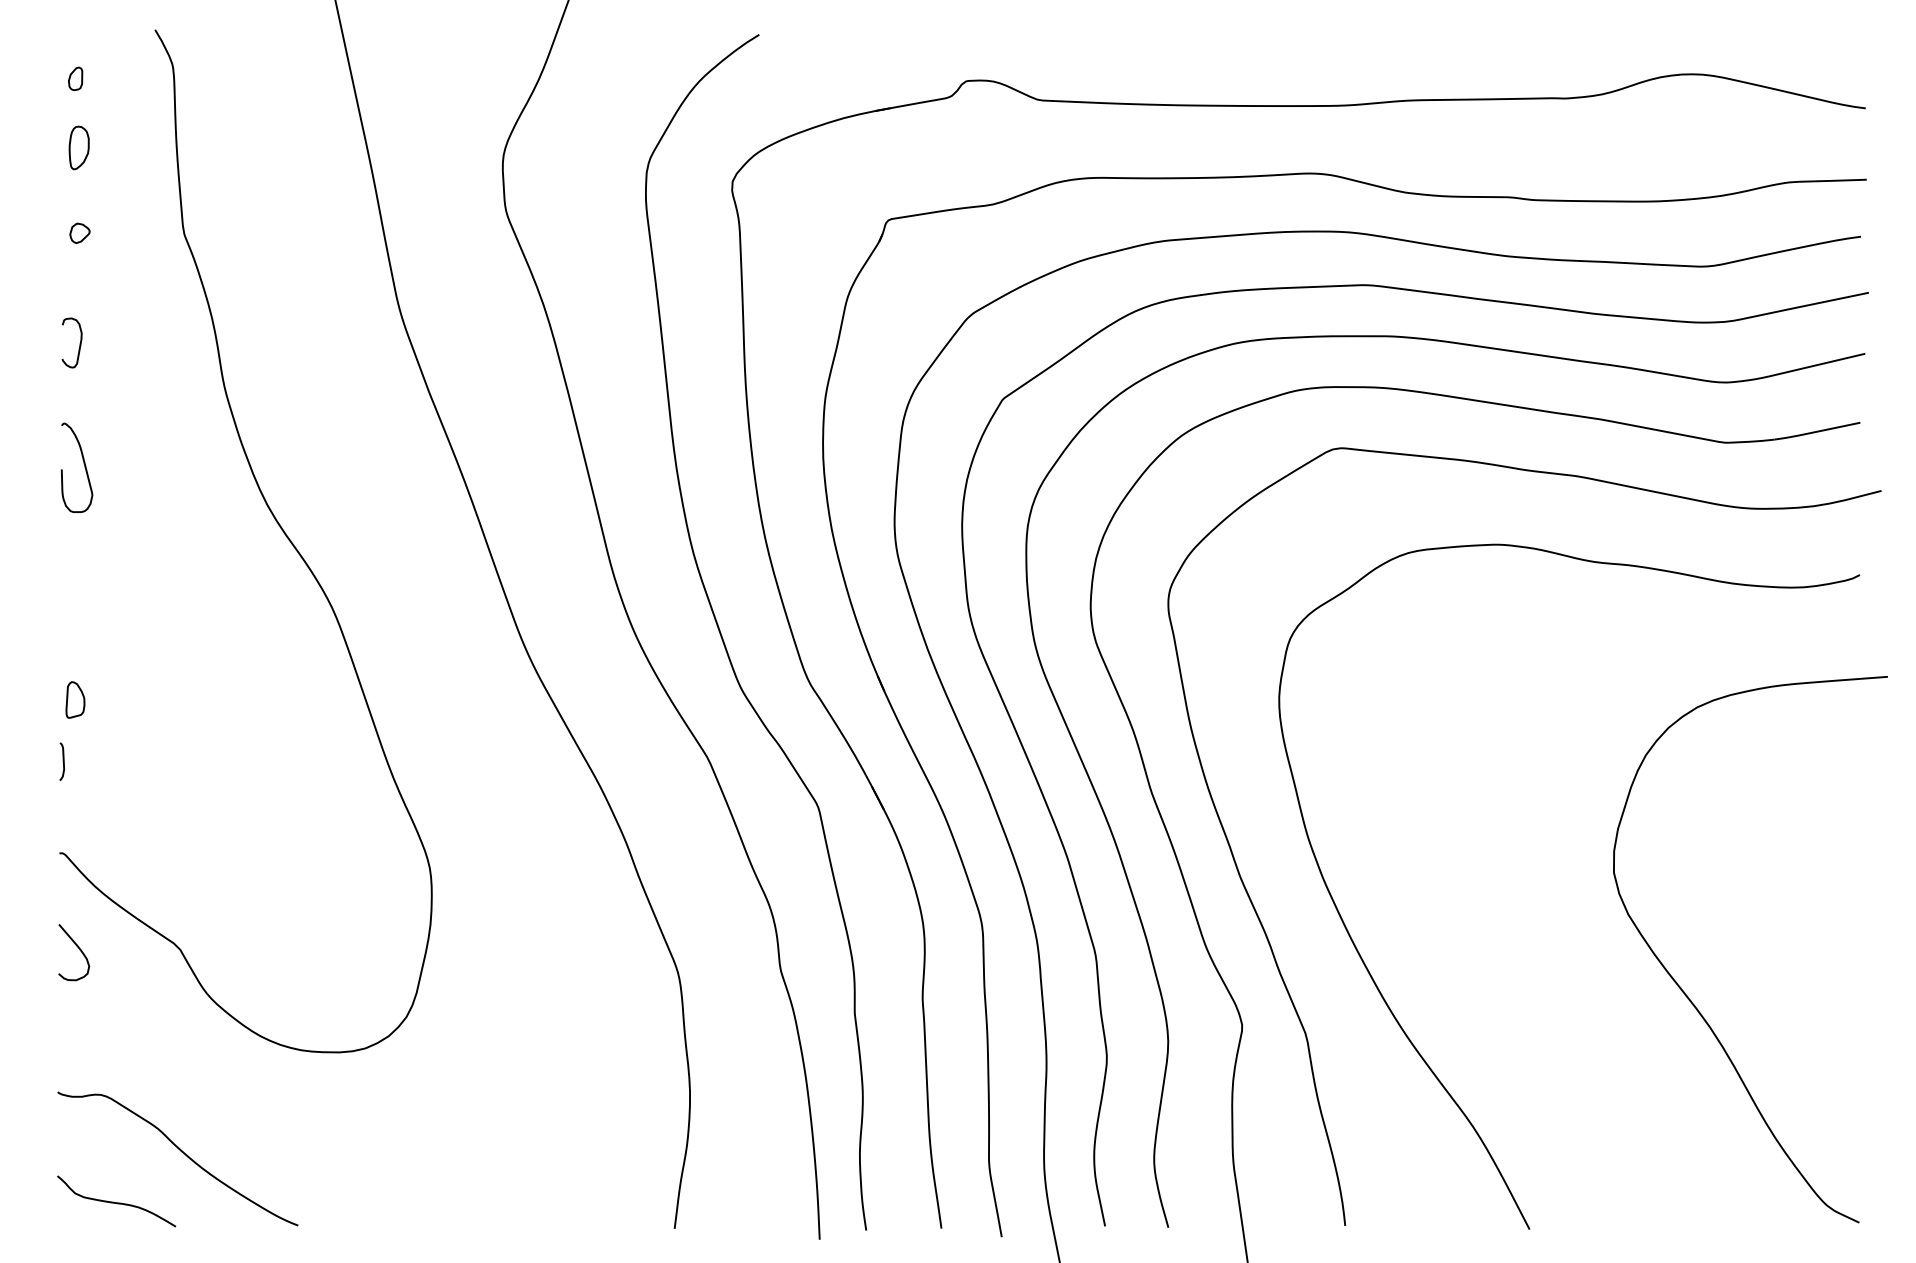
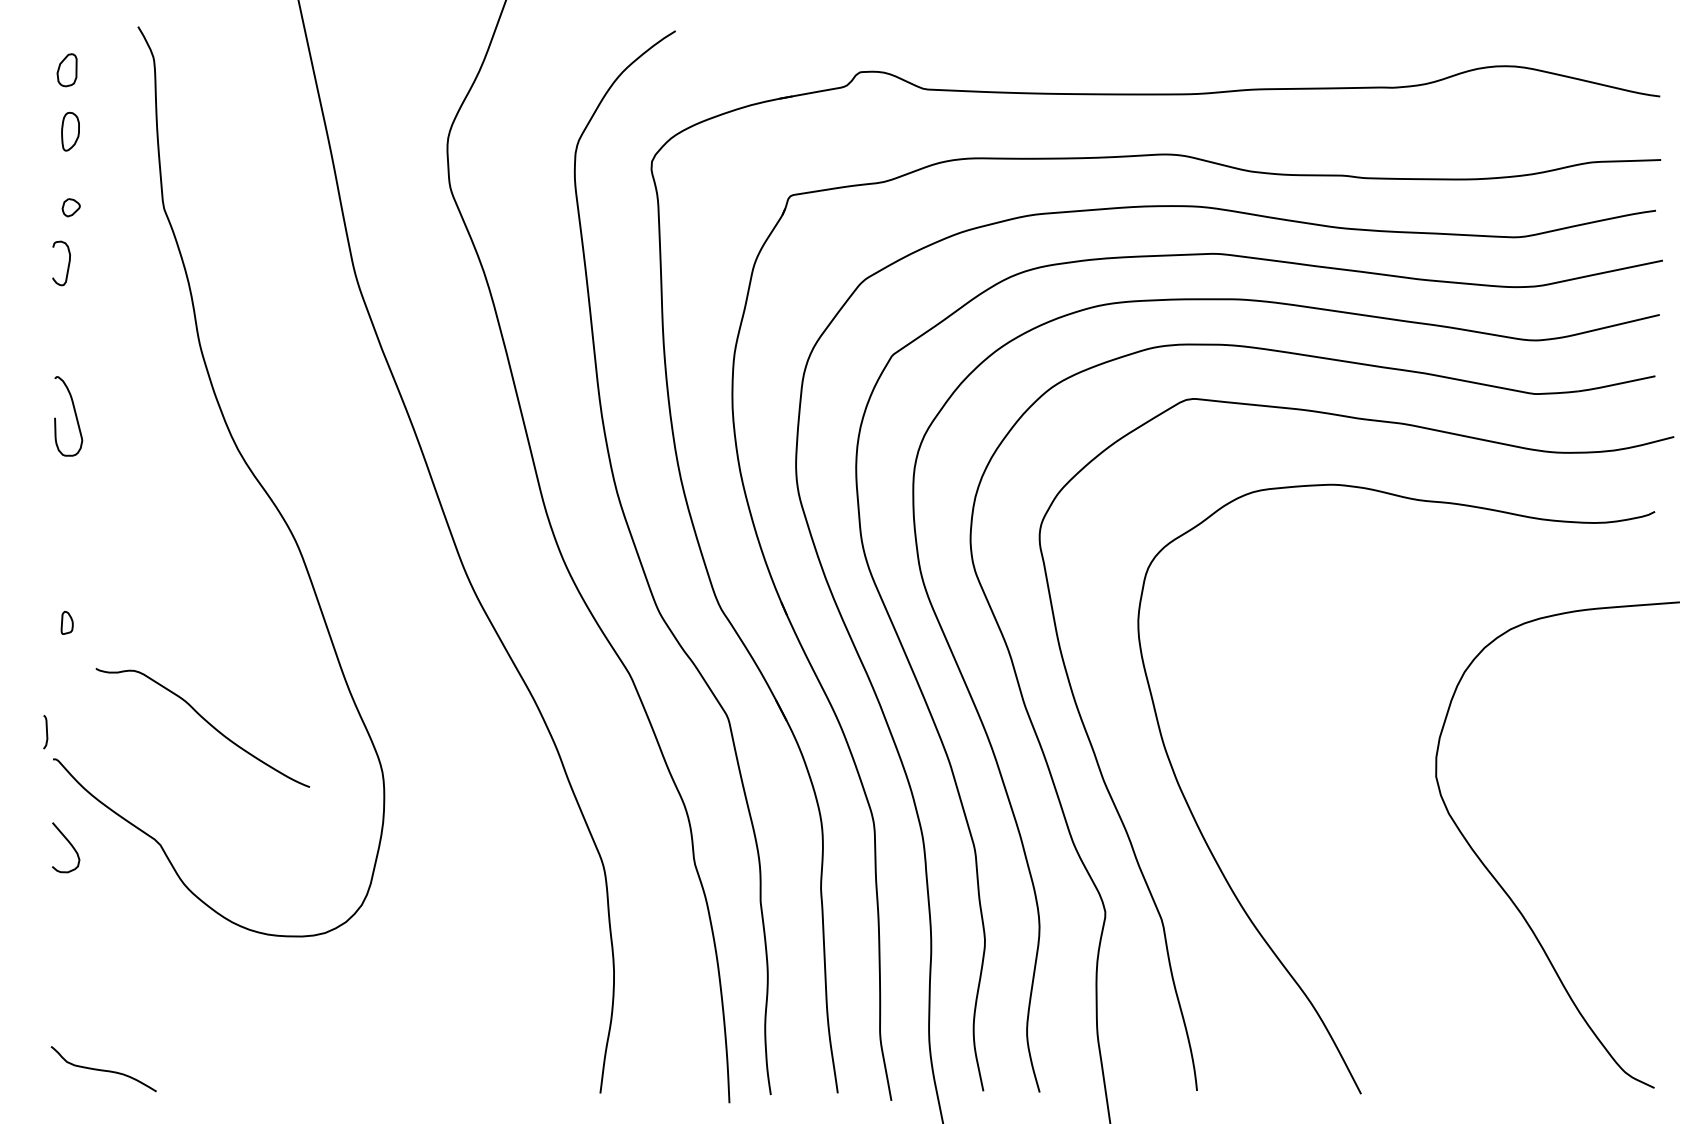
part: (75, 78) -> (67, 69), size x1.6
curve: (79, 343) -> (68, 263), moved
part: (75, 699) -> (67, 622), size x0.7
curve: (62, 761) -> (45, 731), moved
curve: (182, 1153) -> (206, 723), moved

